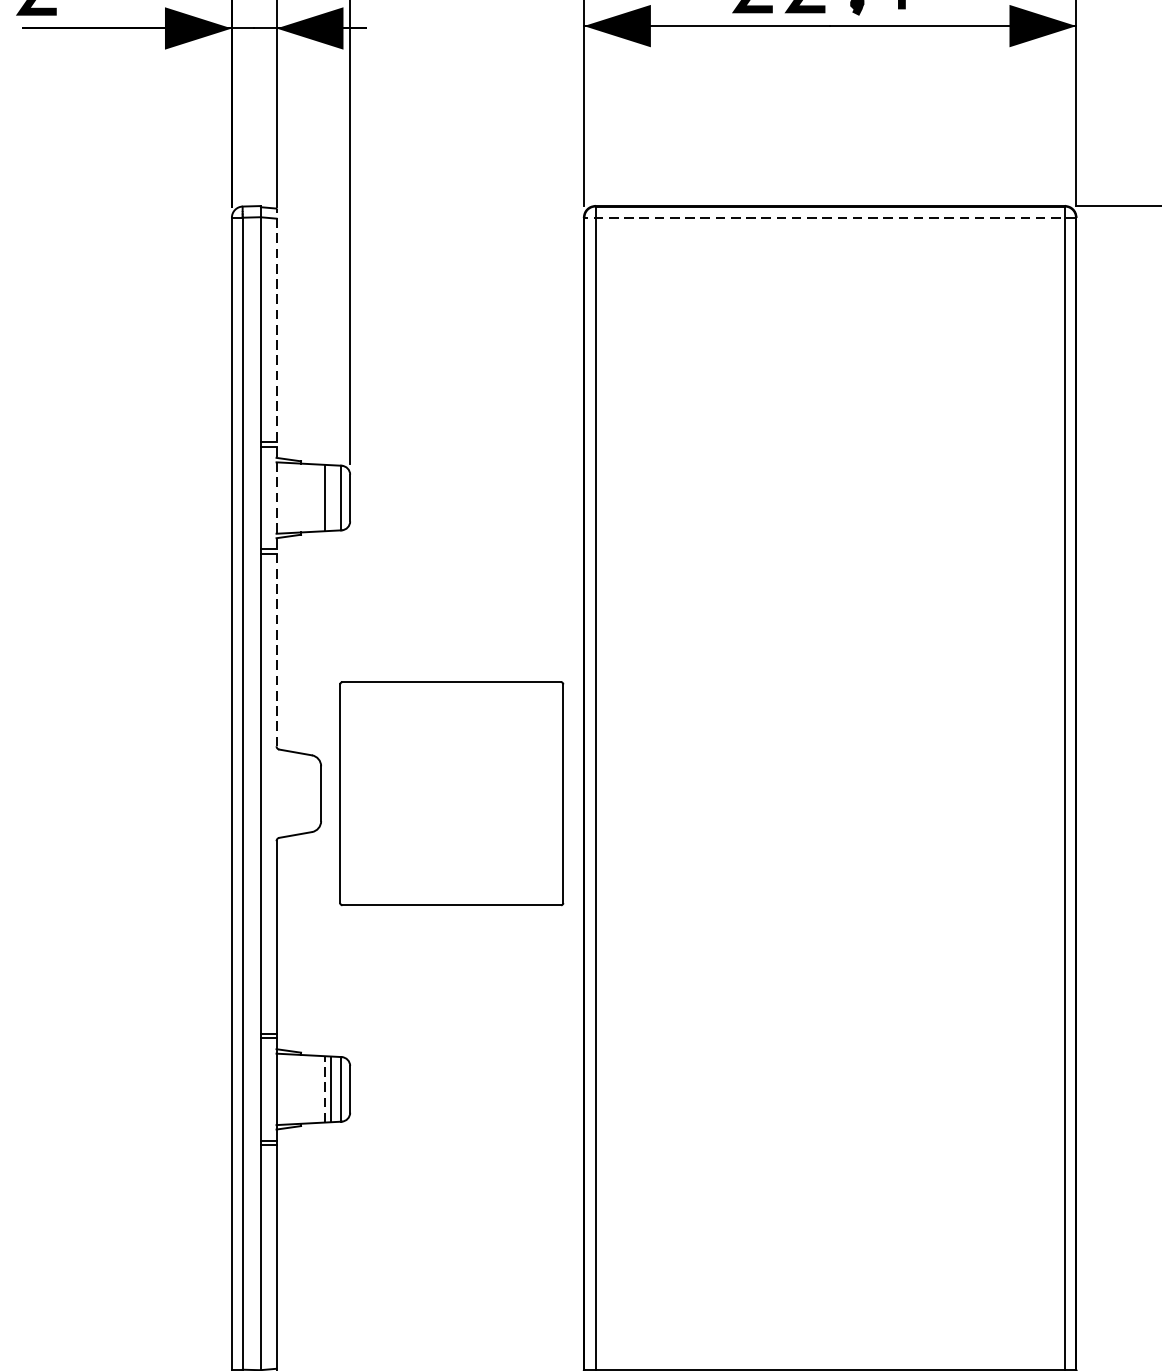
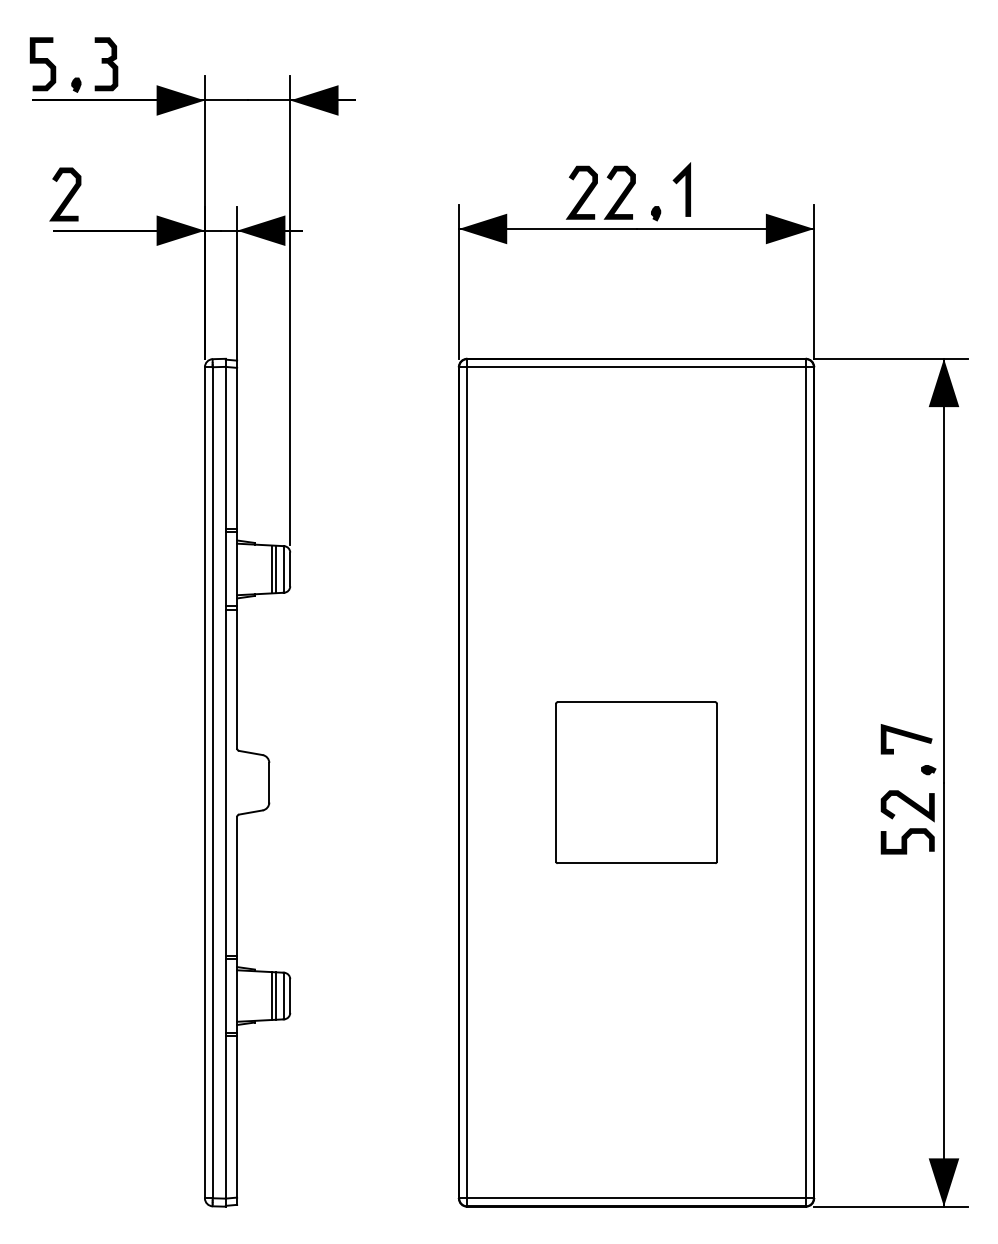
line: (830, 218) -> (636, 367), dashed -> solid
line: (277, 477) -> (237, 554), dashed -> solid
line: (331, 498) -> (276, 569), added
part: (451, 793) -> (636, 782), moved
line: (324, 1090) -> (271, 996), dashed -> solid

